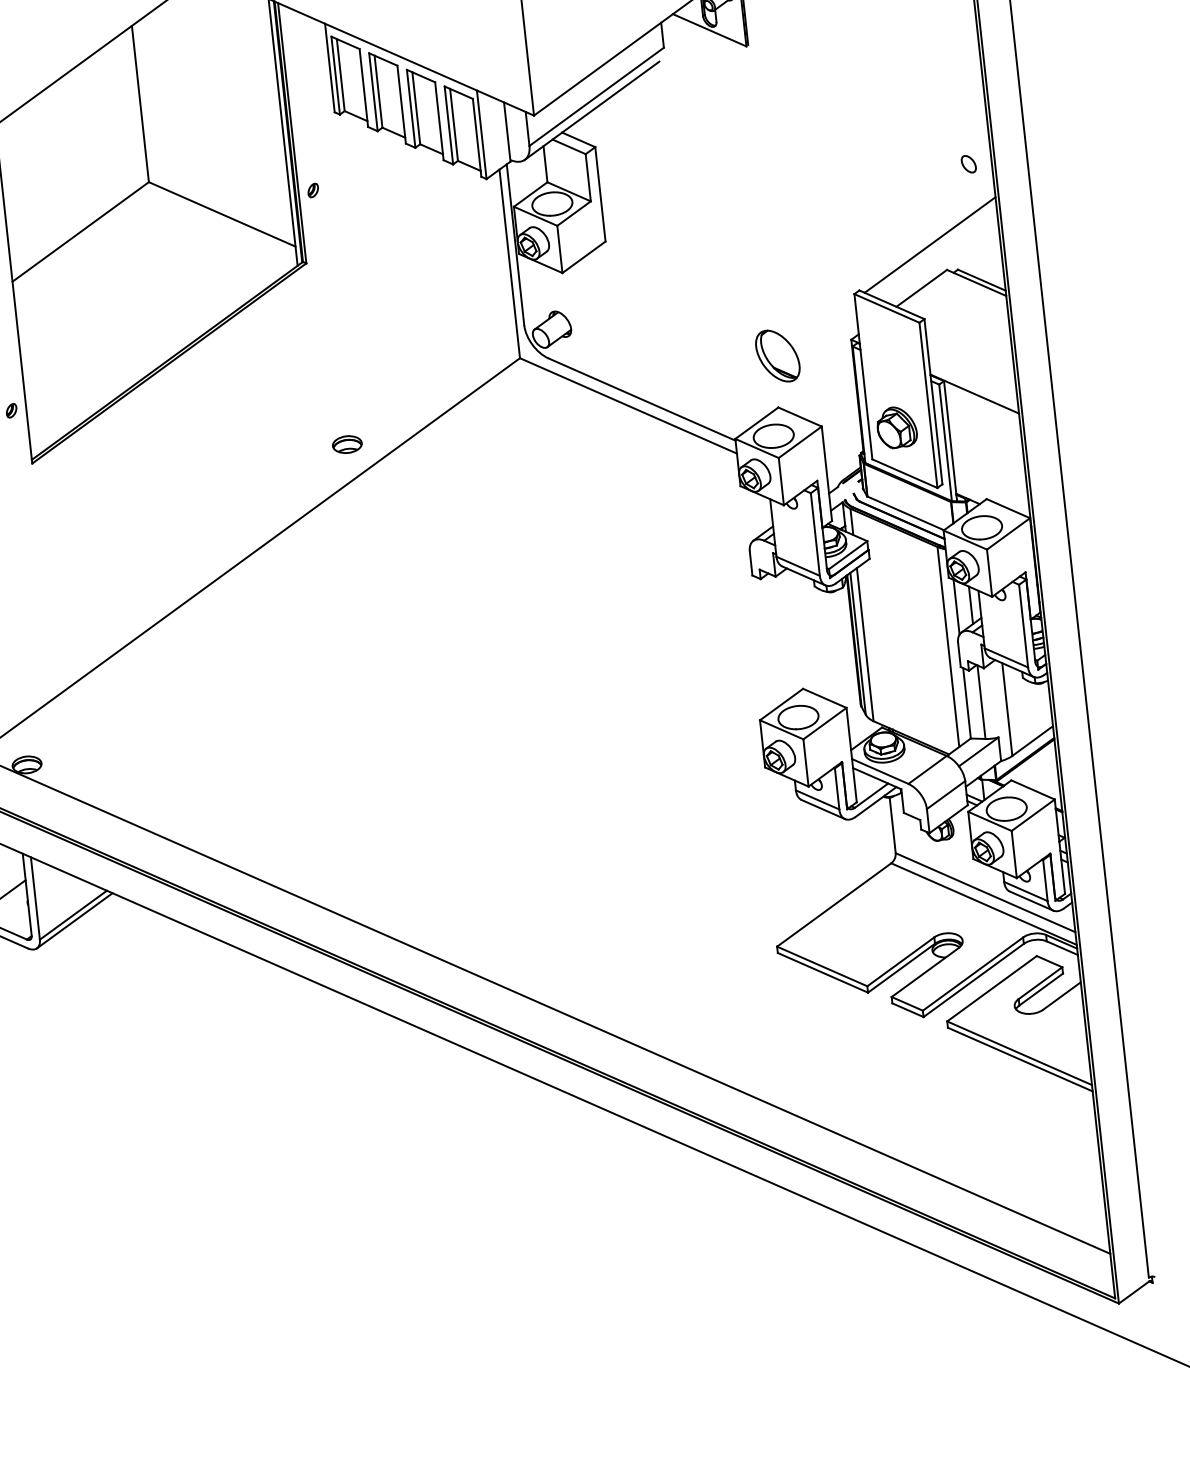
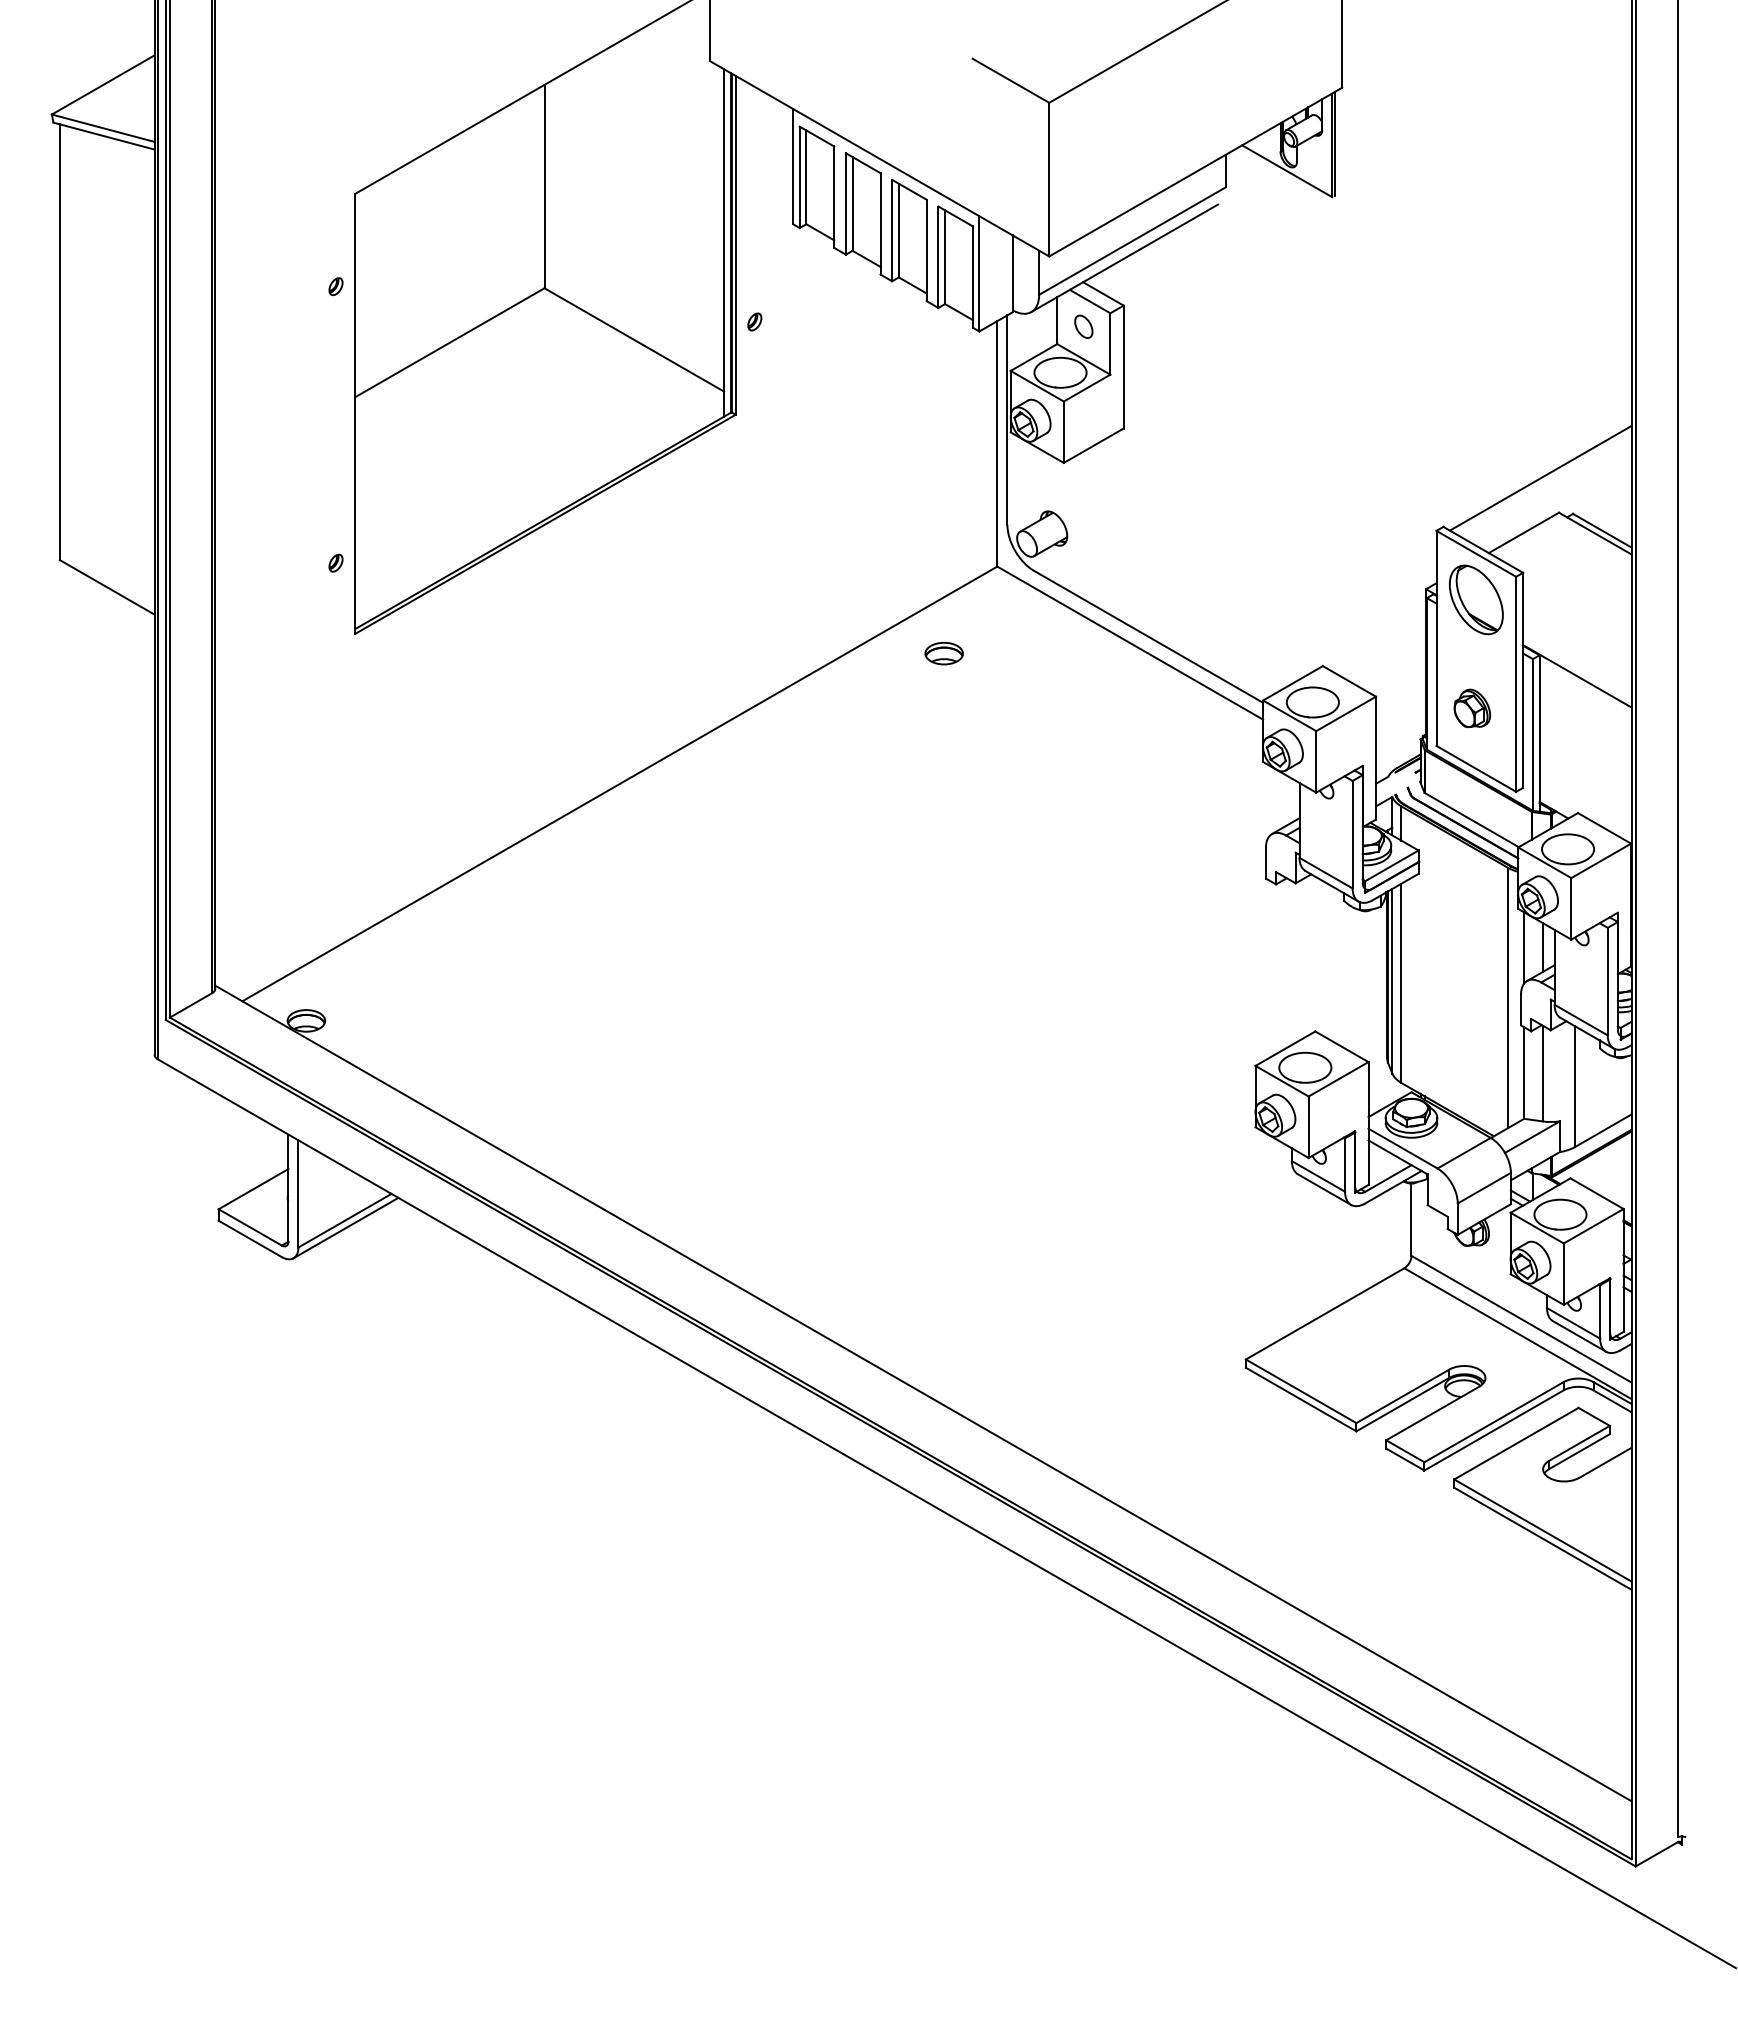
part: (968, 164) -> (1083, 326), moved
part: (777, 355) -> (1476, 599), moved
part: (896, 427) -> (1471, 708), size x0.71
part: (346, 444) -> (943, 653), moved

